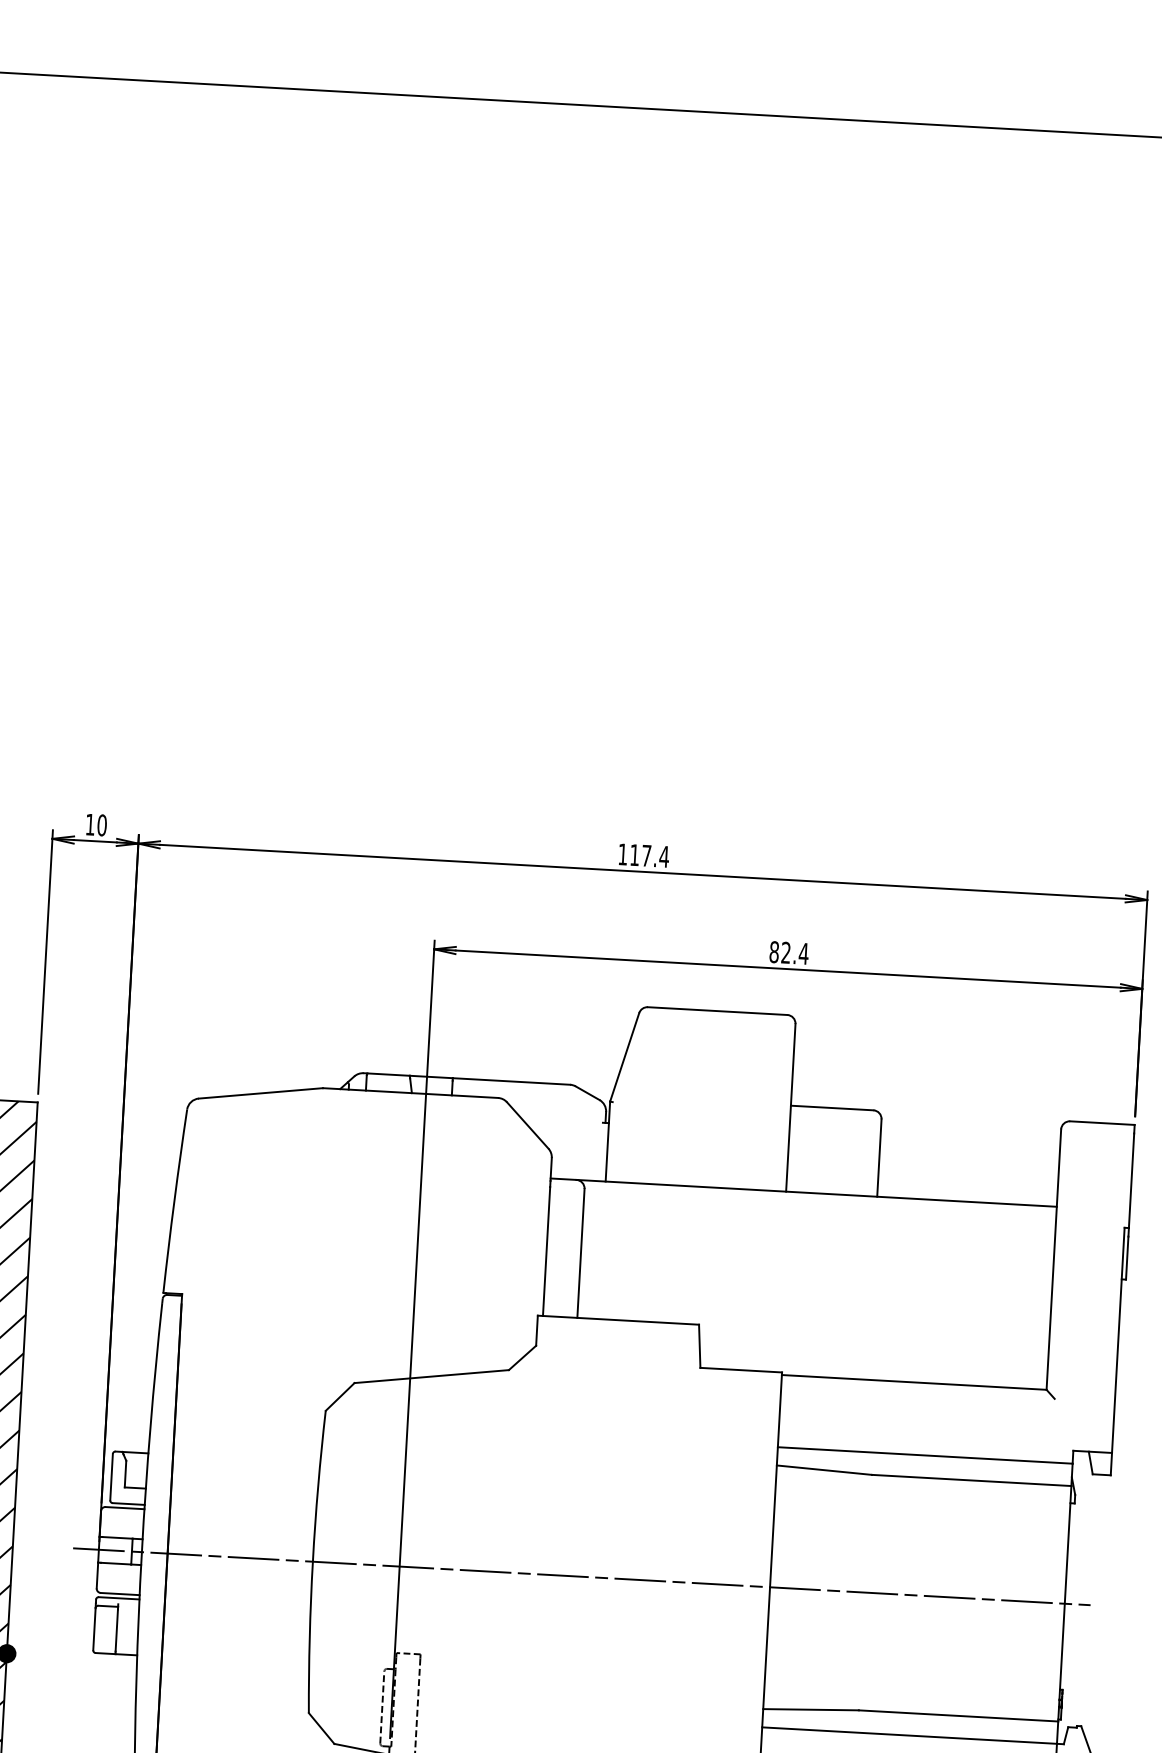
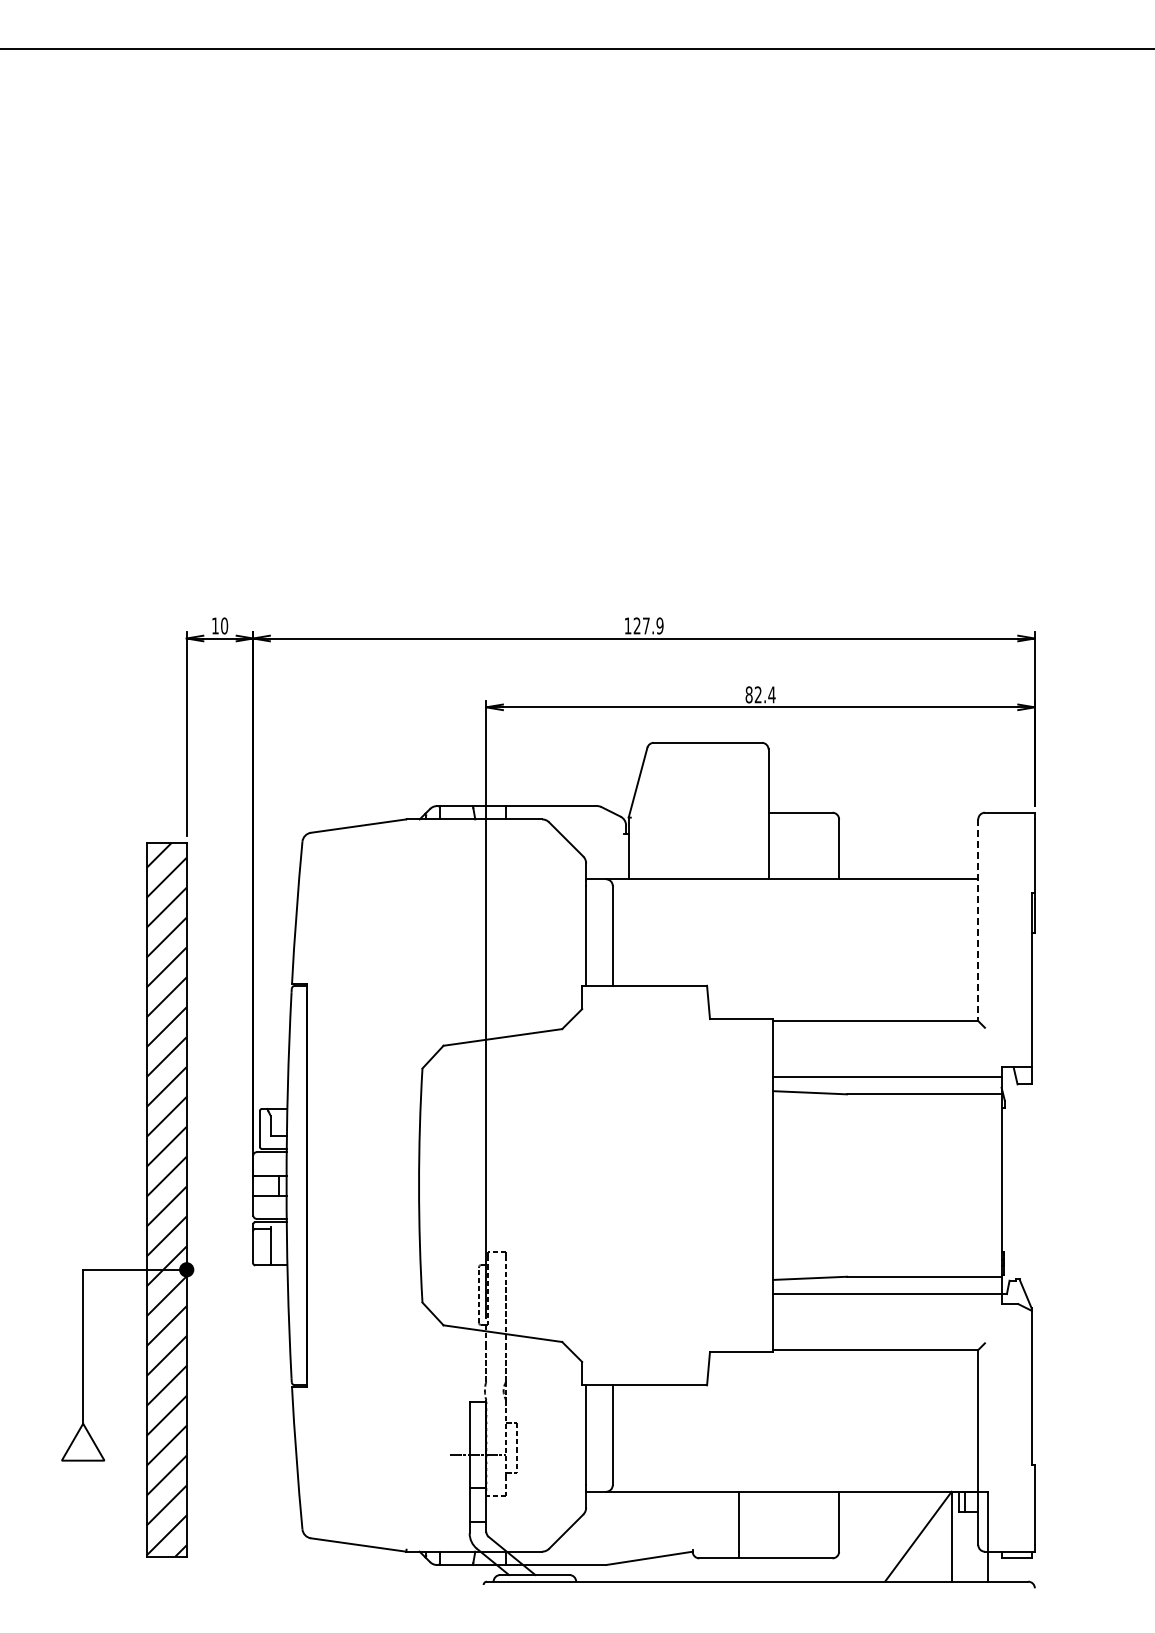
text: (649, 855) -> (648, 625), 117.4 -> 127.9
line: (1054, 1259) -> (978, 920), solid -> dashed
line: (581, 1576) -> (627, 1185), removed

